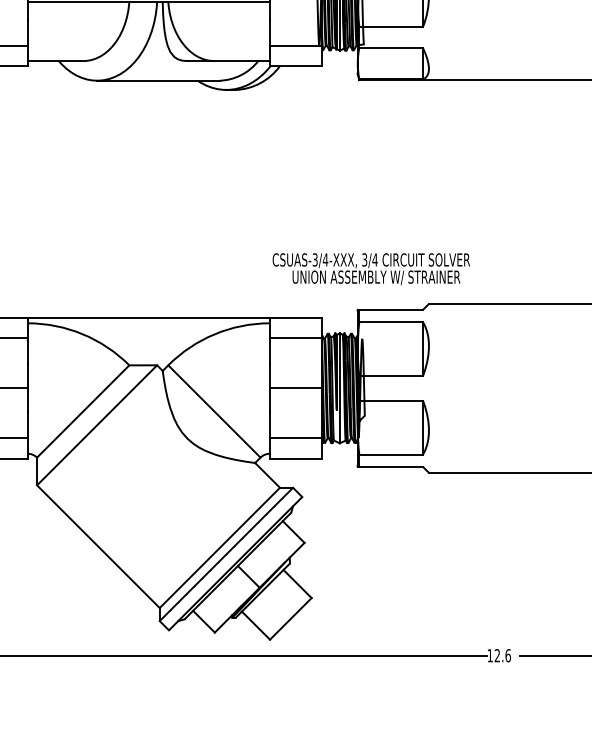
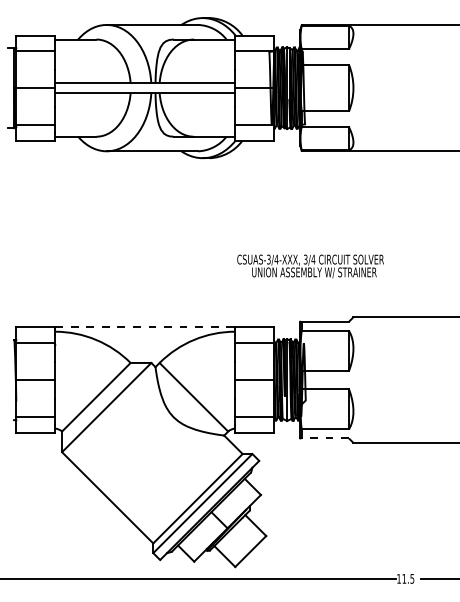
text: (371, 269) -> (310, 266), moved
line: (149, 317) -> (145, 327), solid -> dashed
line: (391, 466) -> (325, 438), solid -> dashed
text: (502, 655) -> (408, 578), 12.6 -> 11.5

